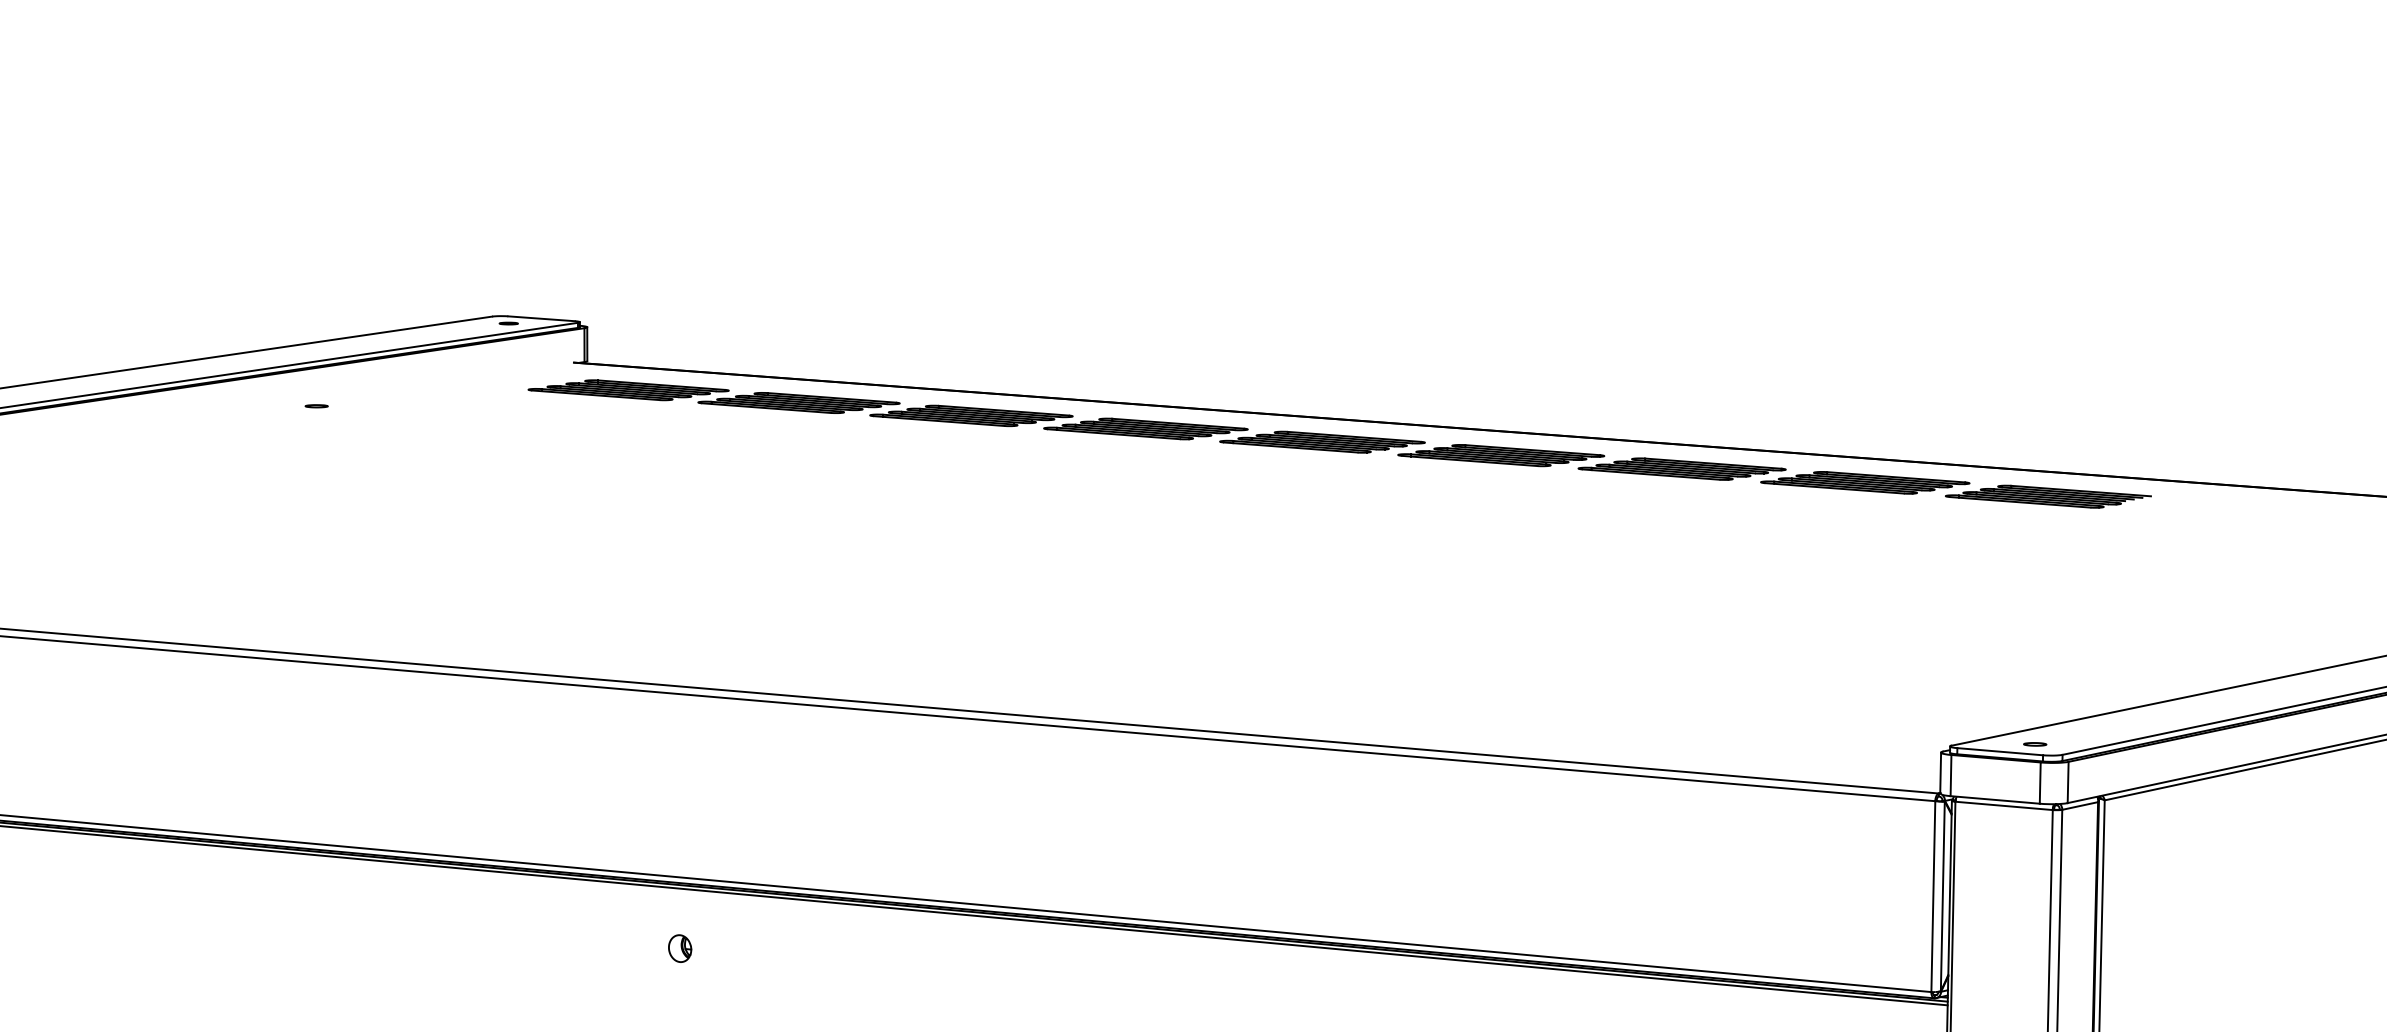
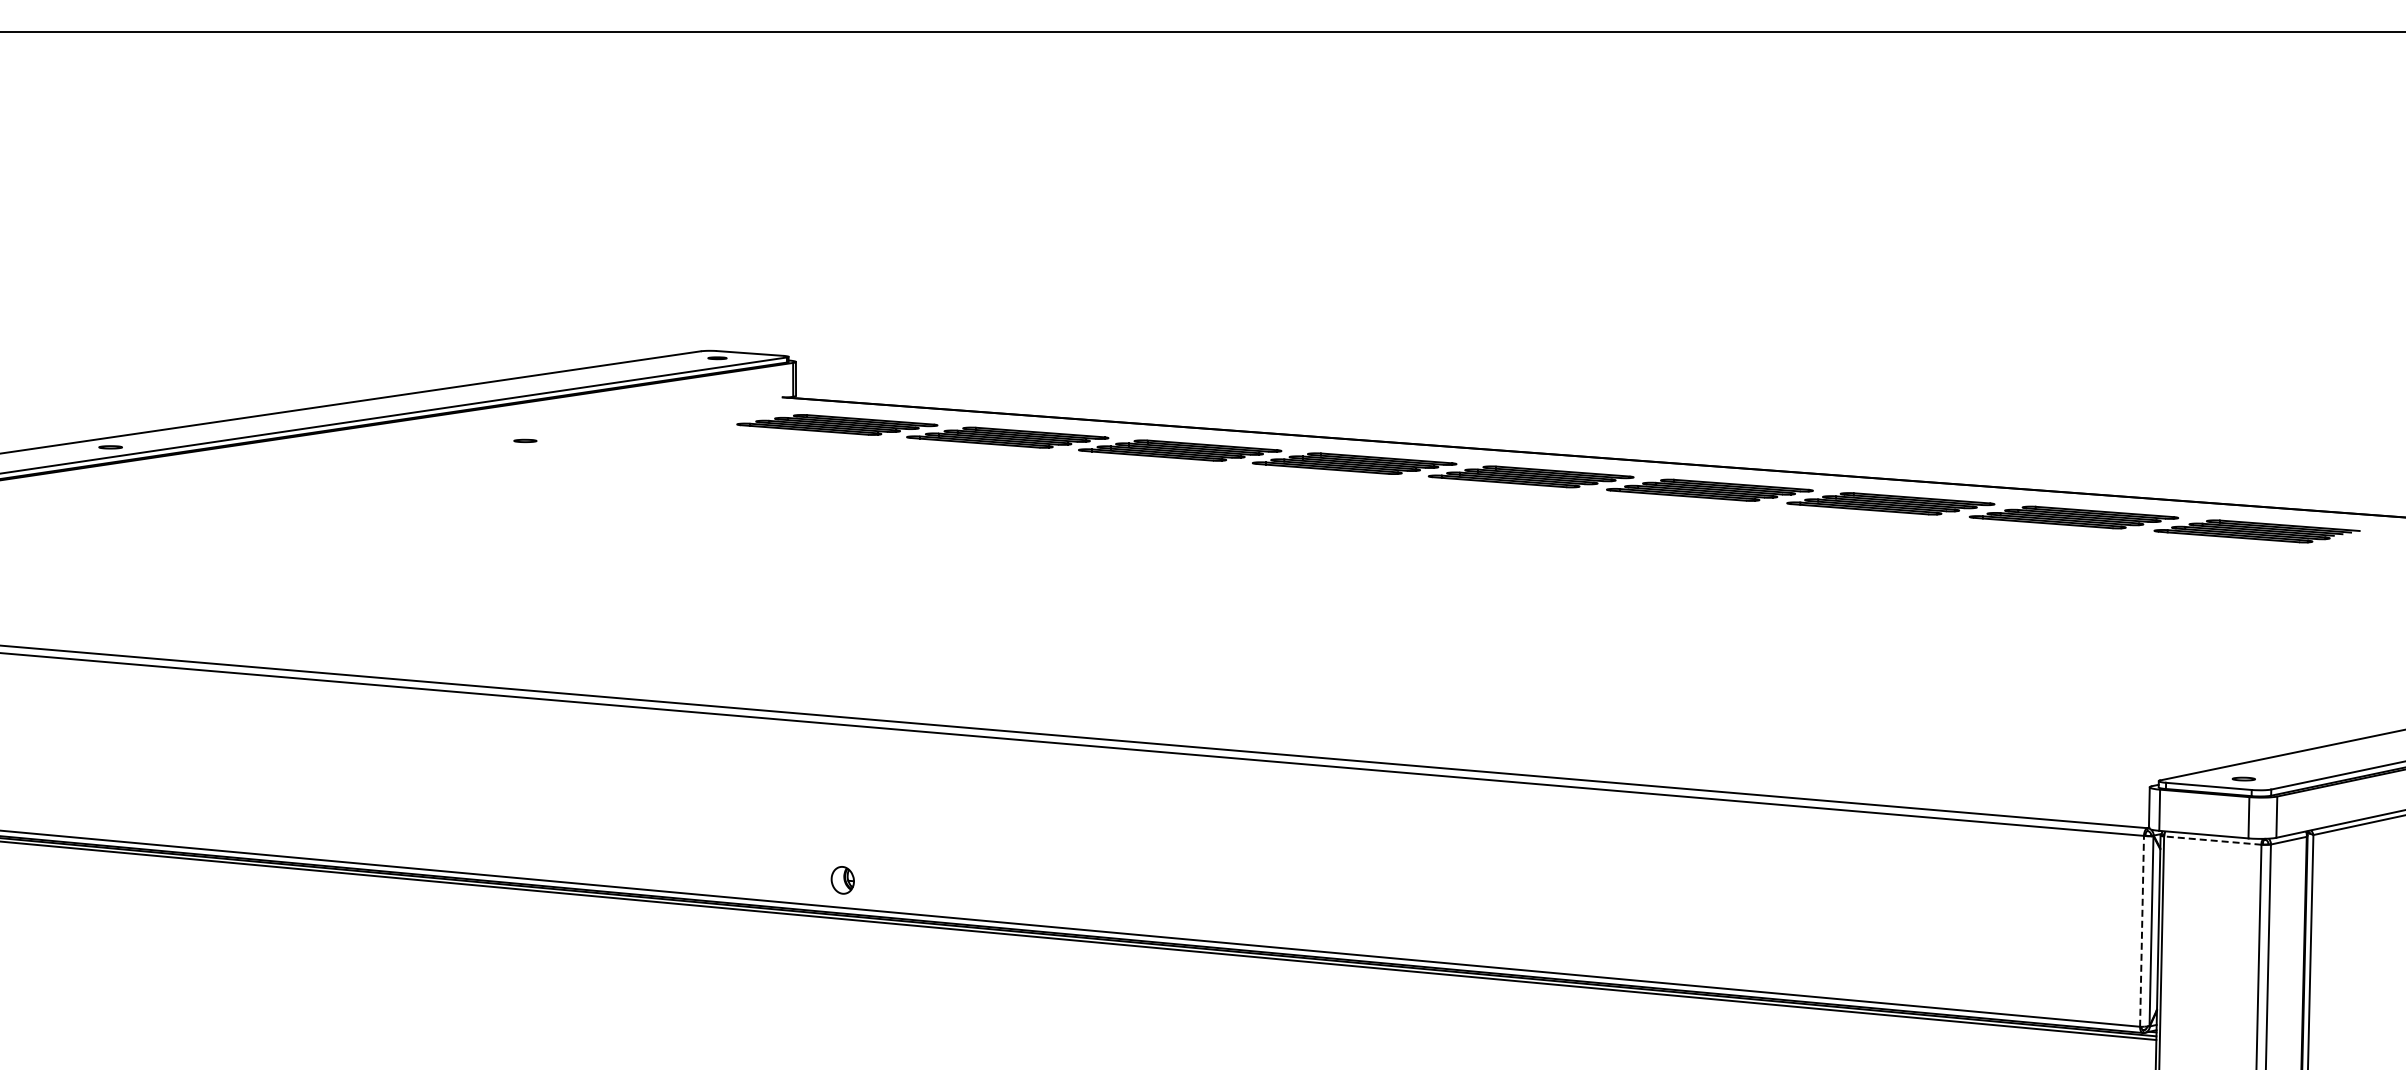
line: (2003, 805) -> (2212, 840), solid -> dashed
line: (1933, 895) -> (2142, 930), solid -> dashed
part: (679, 948) -> (842, 880), moved

